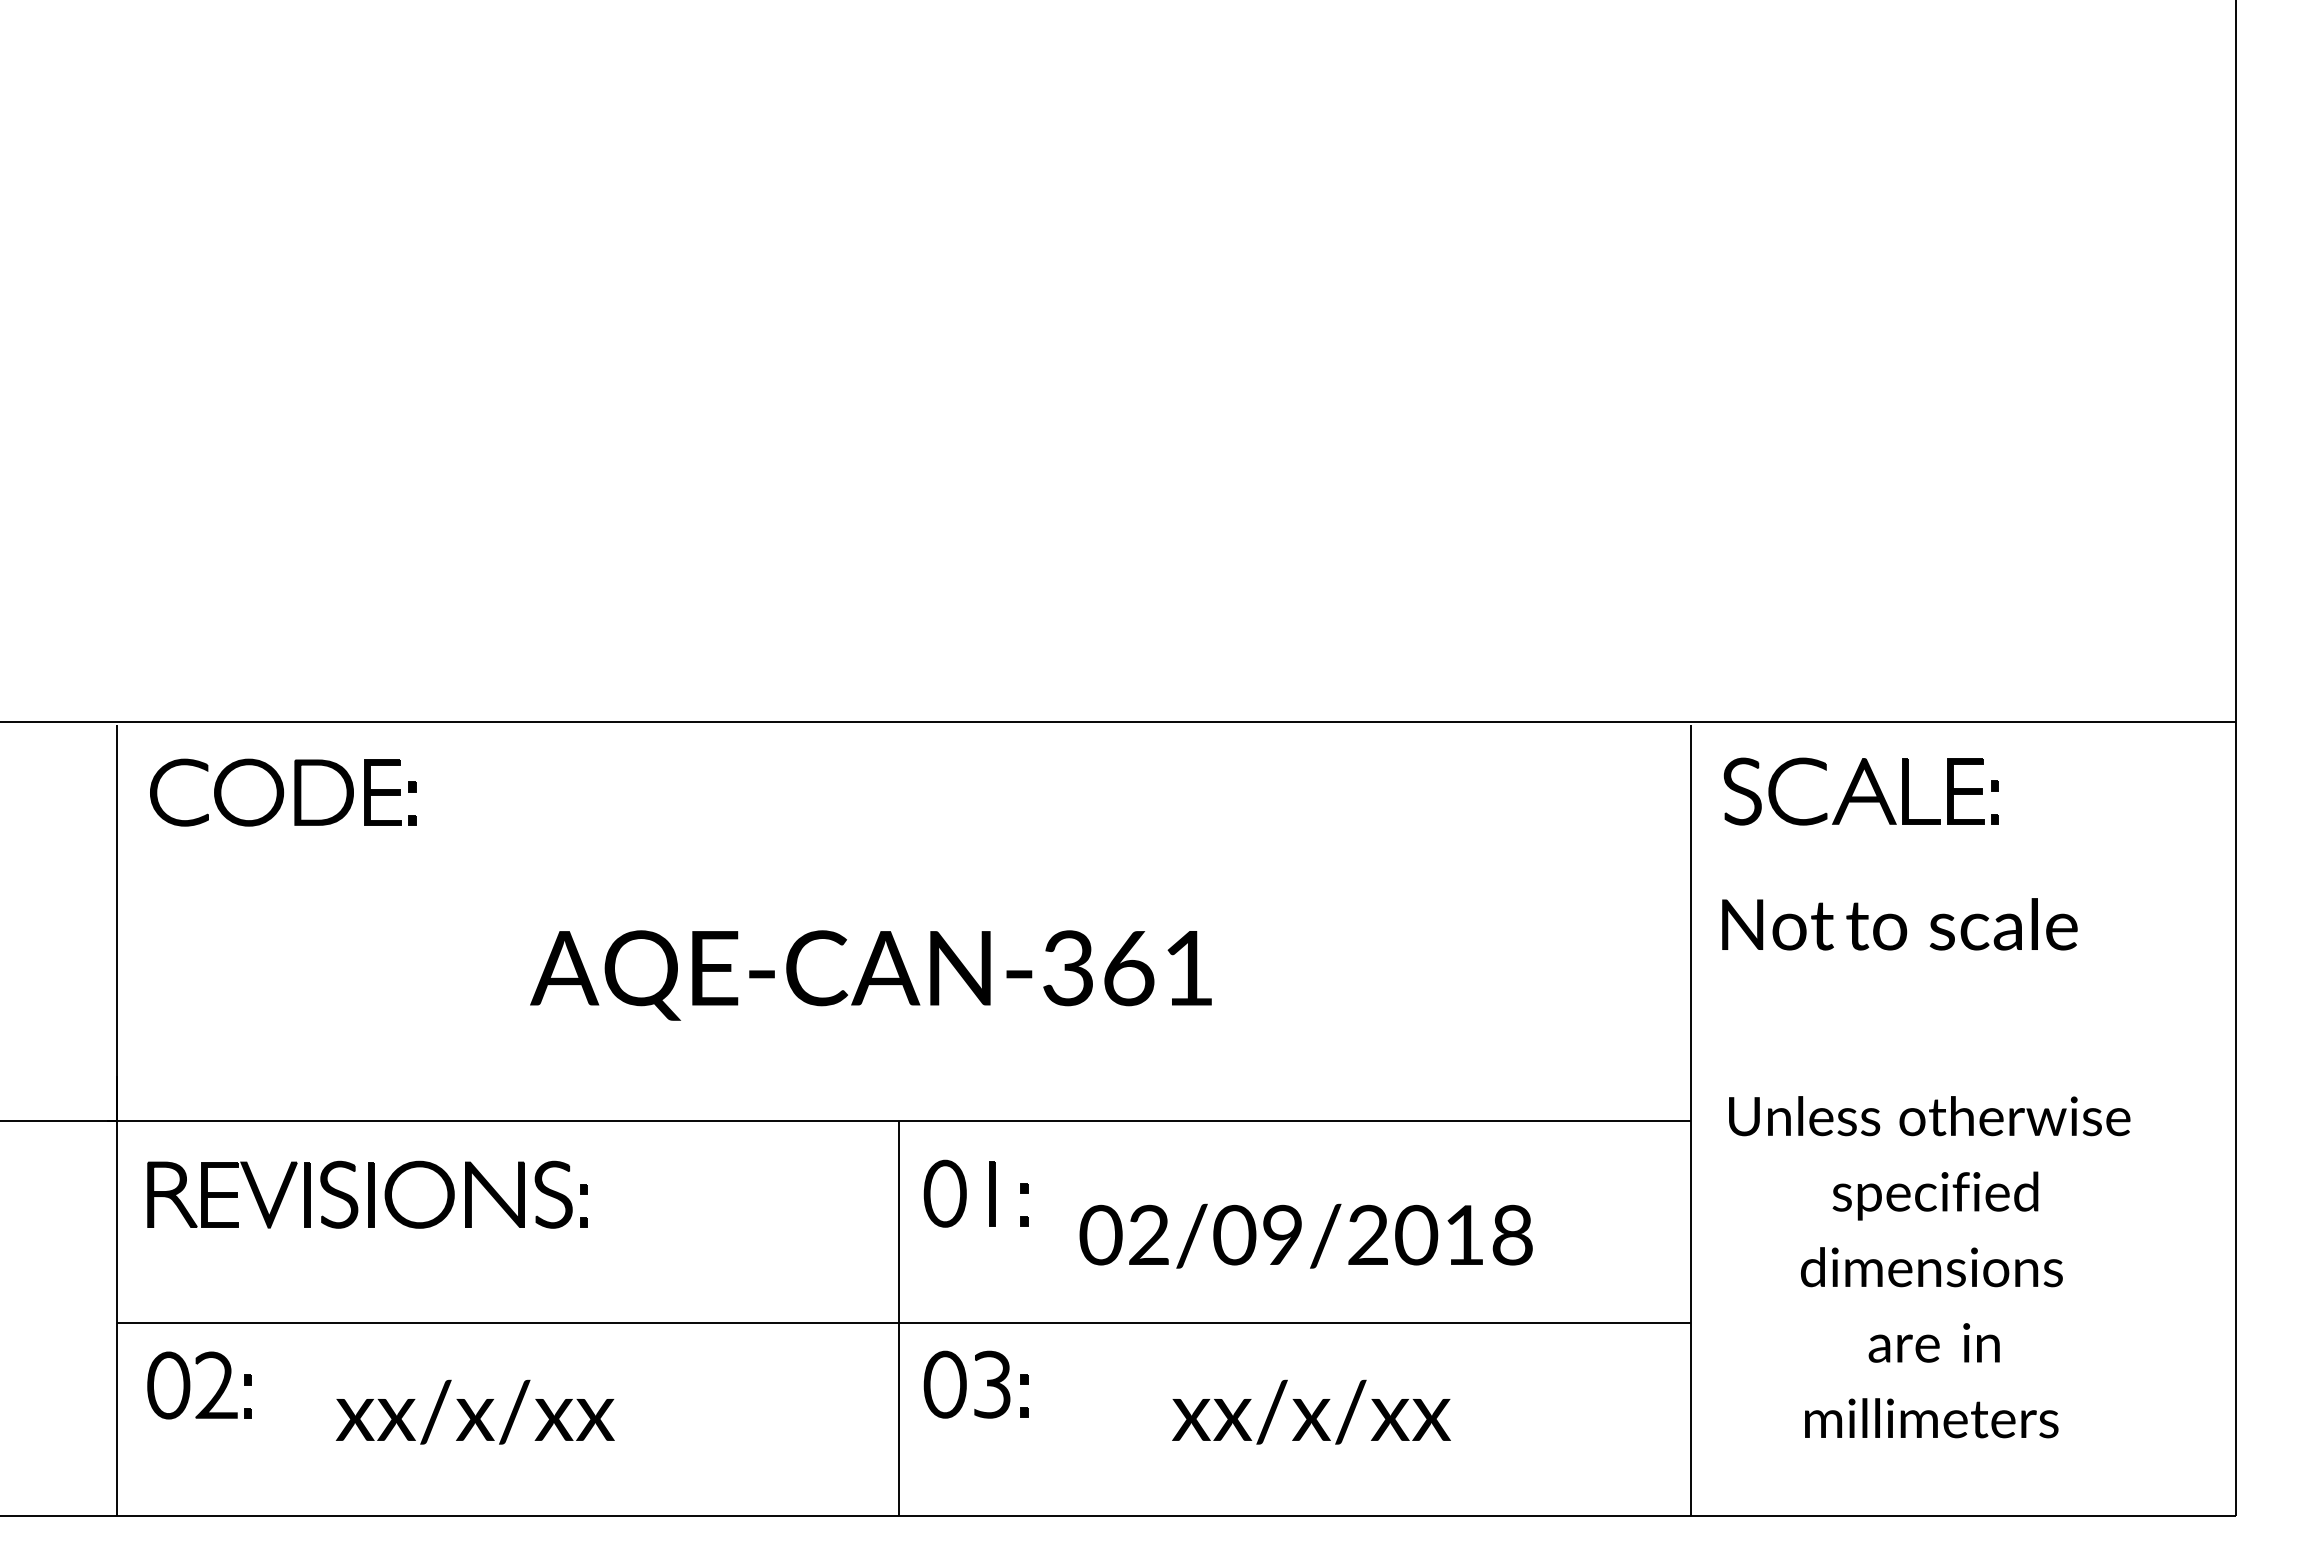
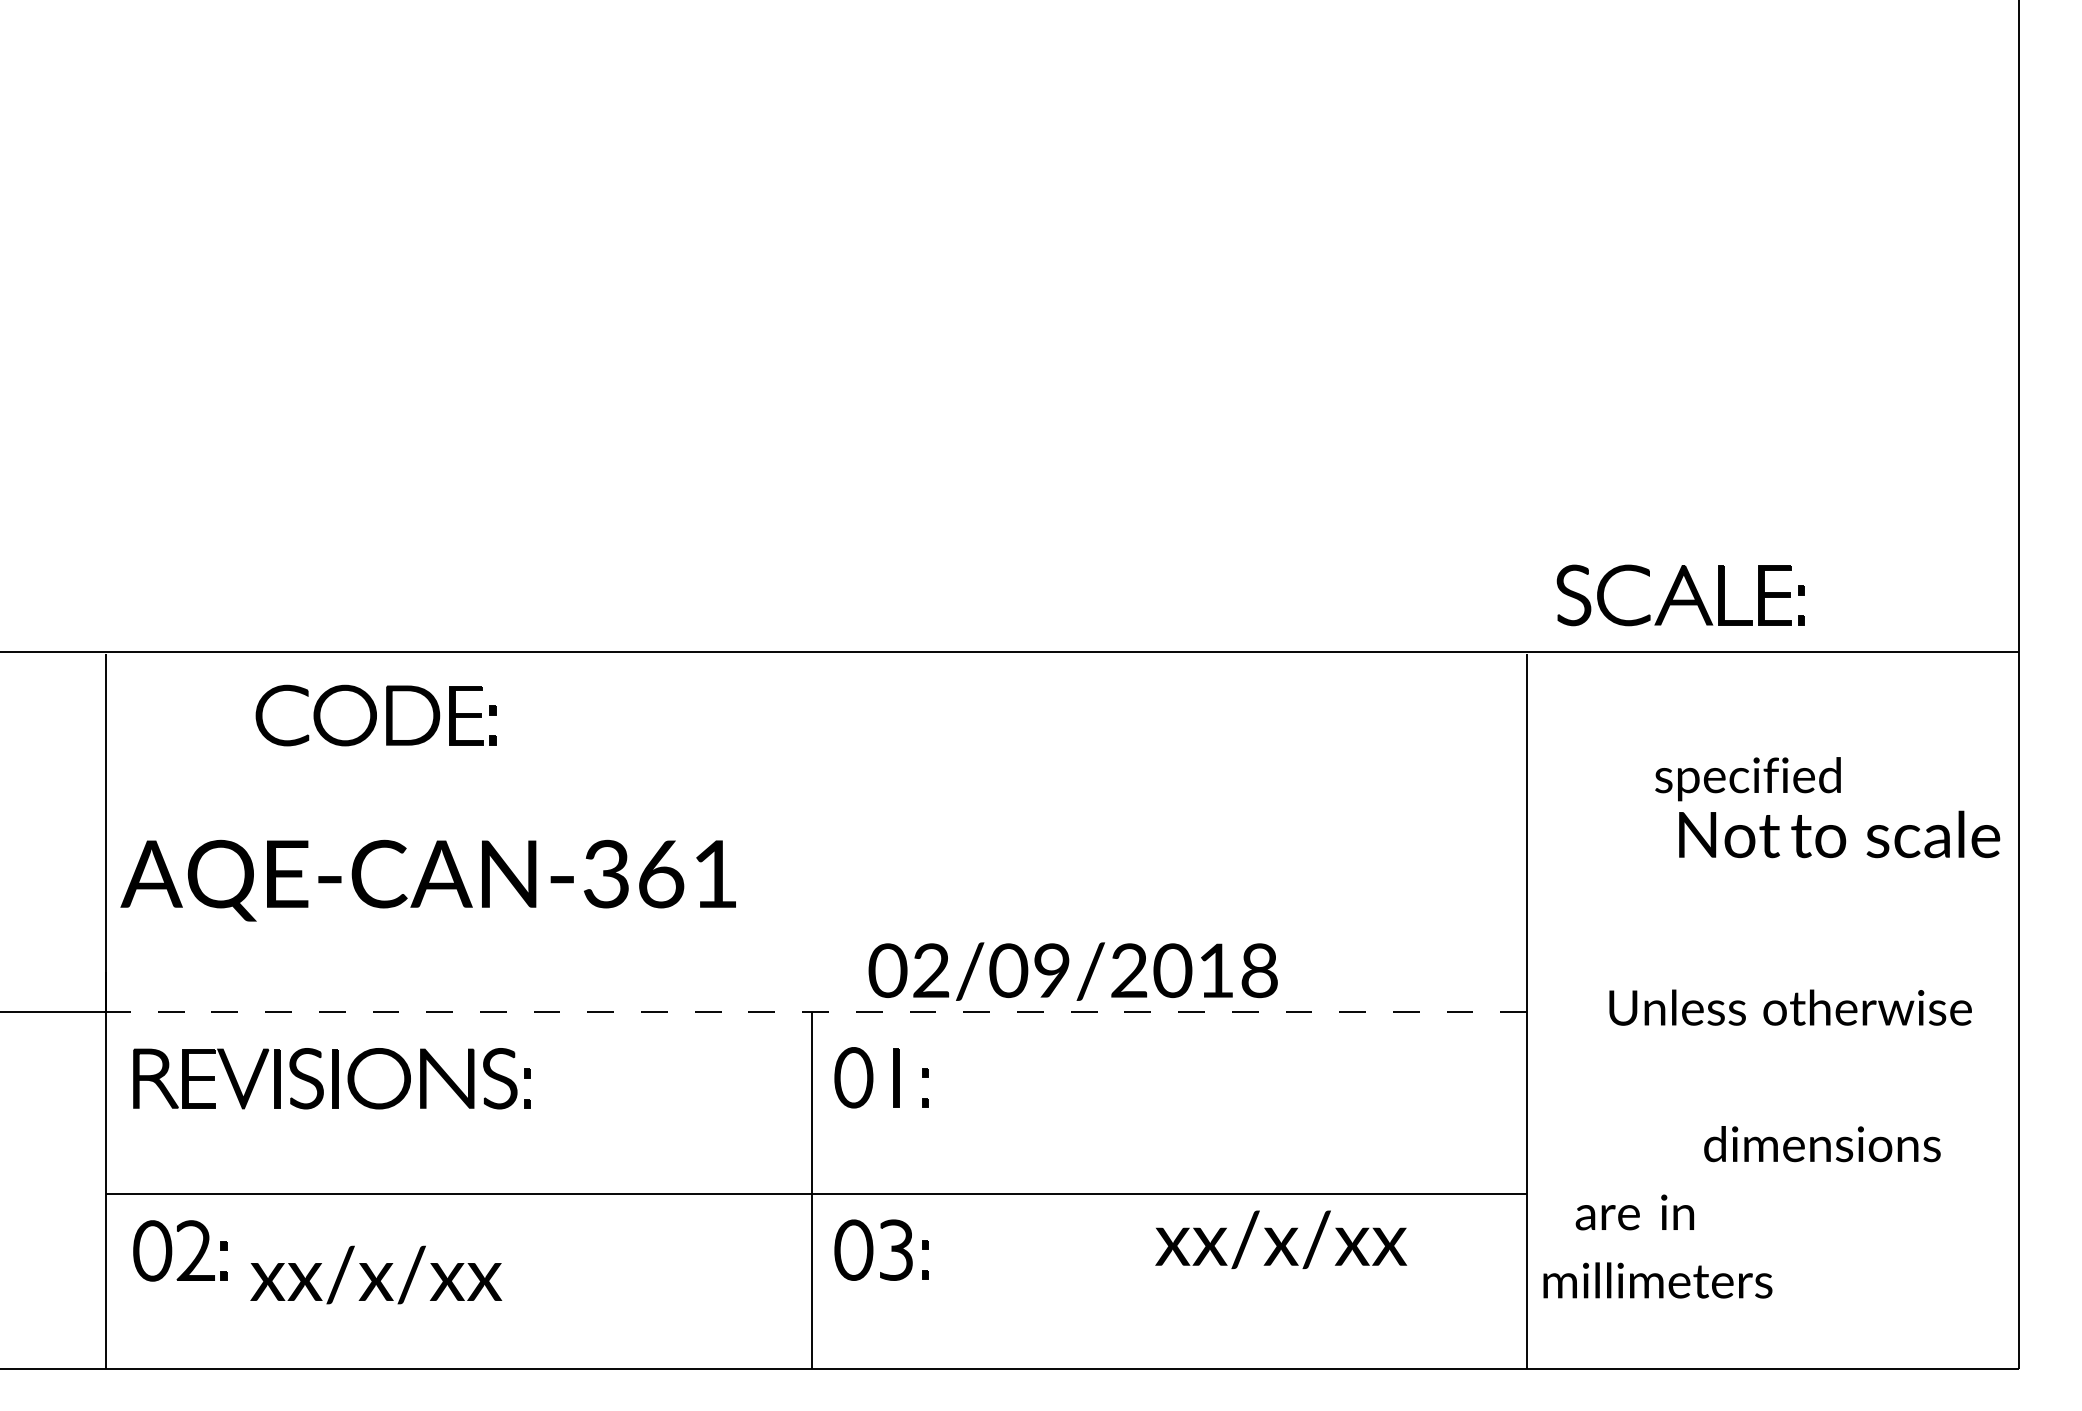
part: (1860, 791) -> (1680, 595), moved
part: (283, 792) -> (376, 715), moved
text: (1899, 924) -> (1839, 834), moved
text: (870, 975) -> (427, 880), moved
text: (1929, 1116) -> (1790, 1008), moved
line: (898, 1121) -> (811, 1012), solid -> dashed
text: (1935, 1195) -> (1748, 778), moved
text: (1305, 1235) -> (1072, 970), moved
text: (1931, 1267) -> (1822, 1144), moved
text: (1933, 1342) -> (1634, 1212), moved
text: (474, 1411) -> (375, 1274), moved
text: (1311, 1411) -> (1281, 1239), moved
text: (1931, 1418) -> (1657, 1280), moved

